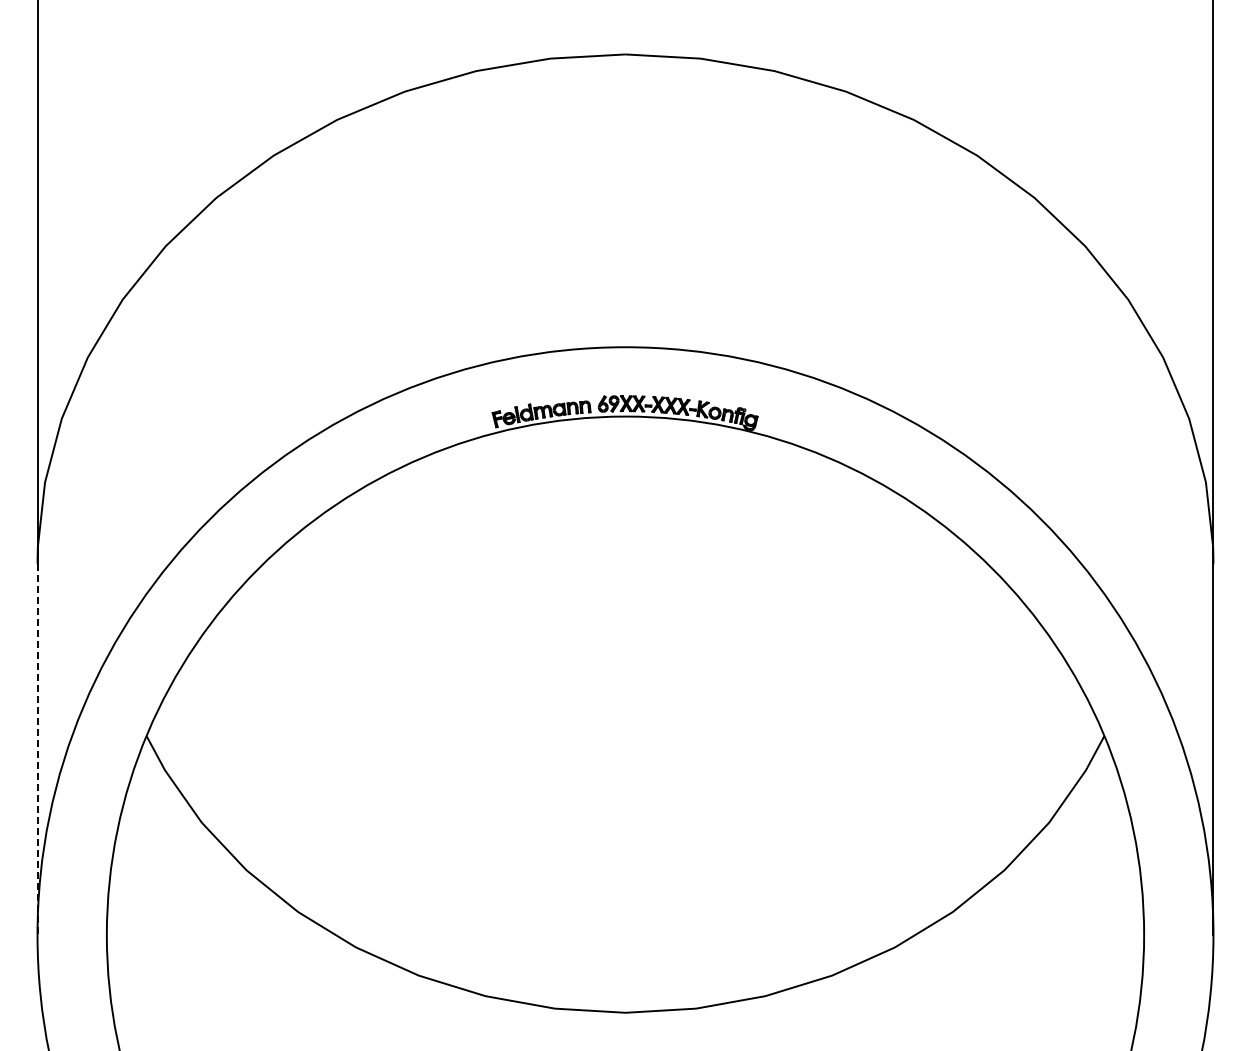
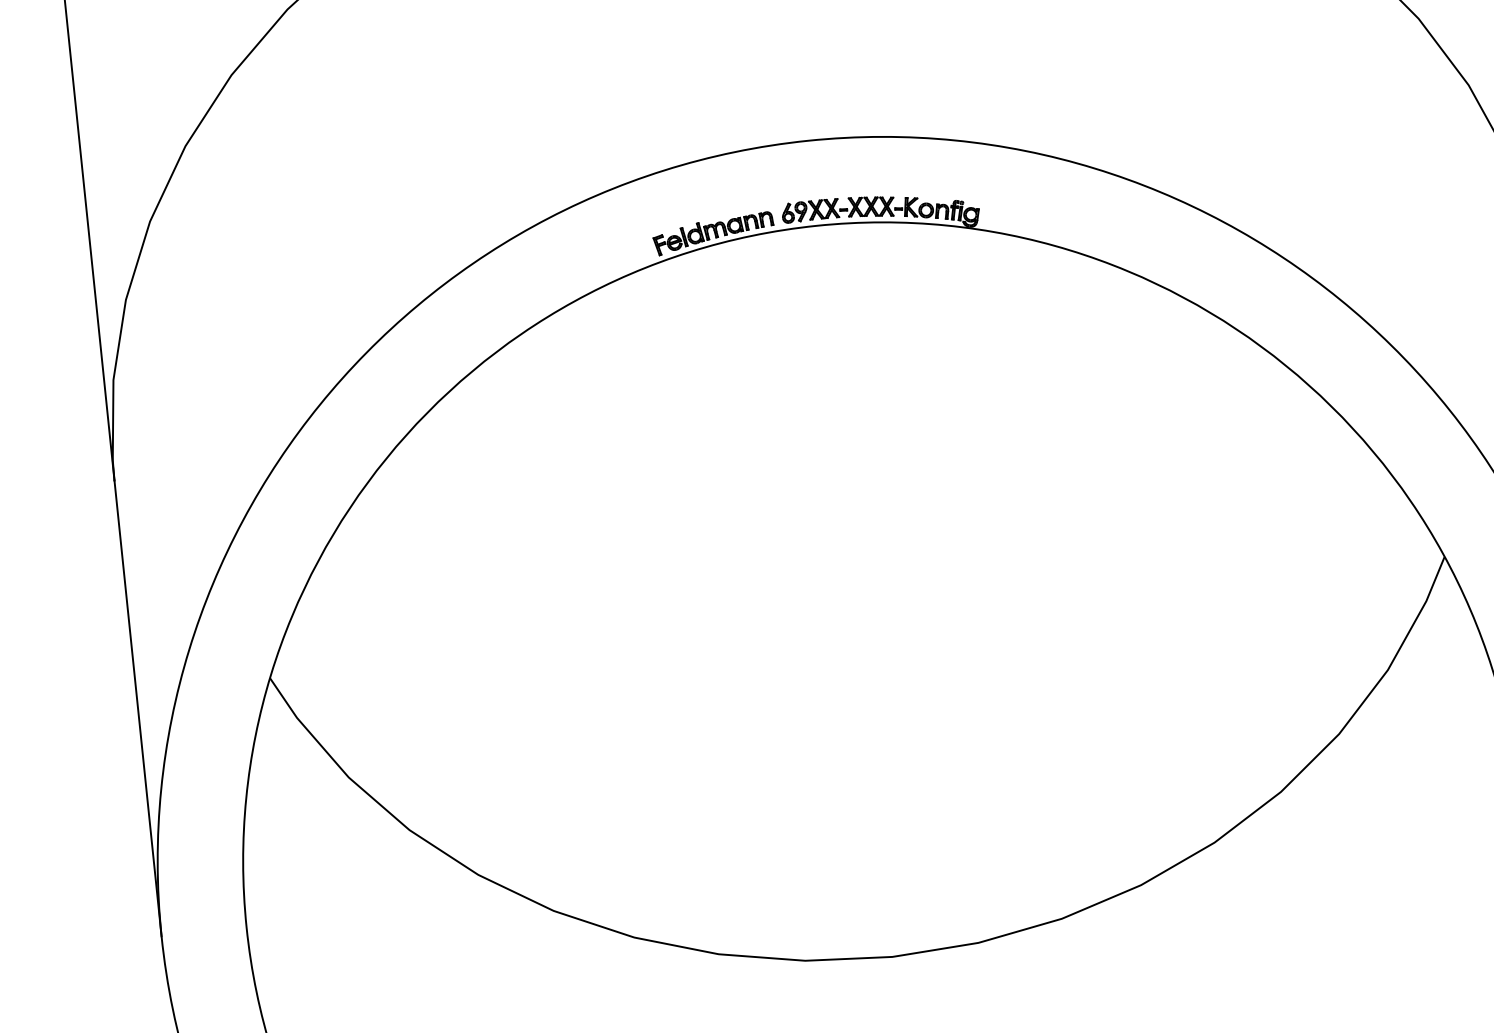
line: (37, 749) -> (138, 708), dashed -> solid

